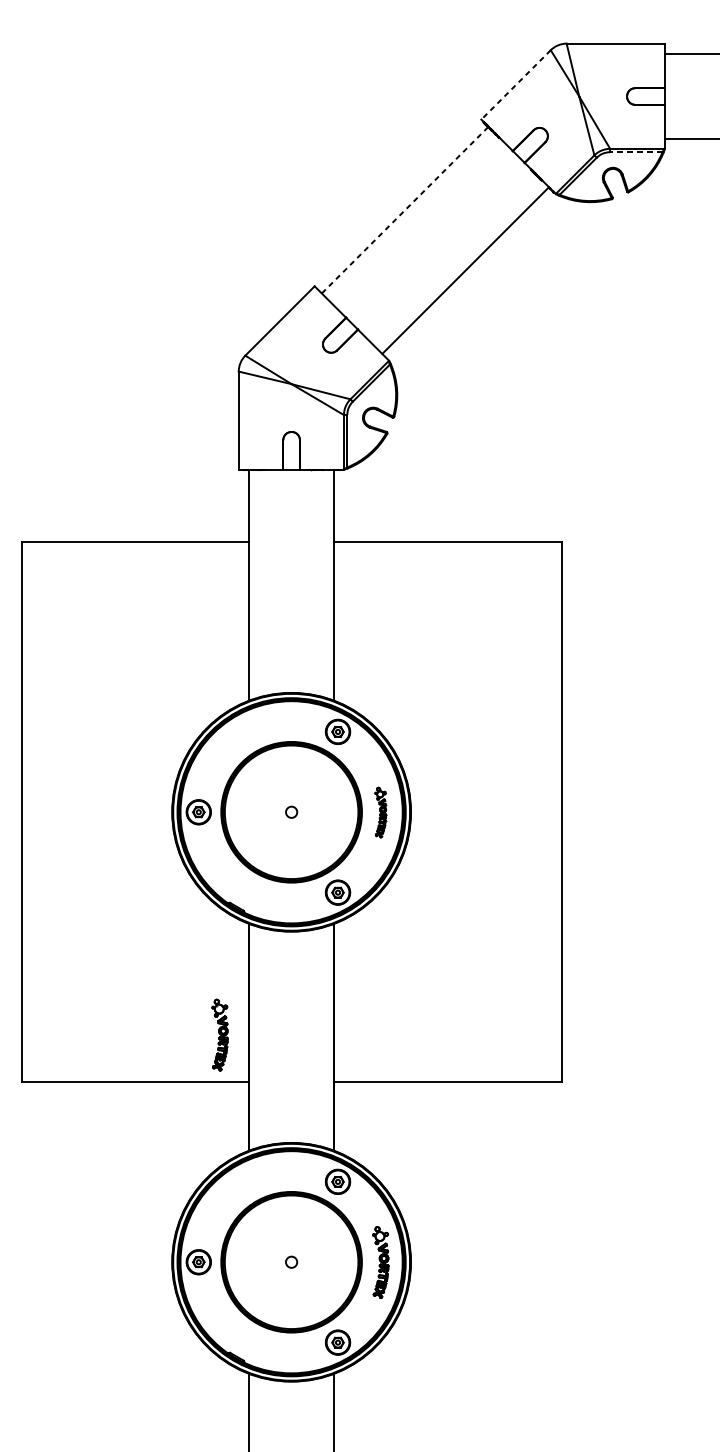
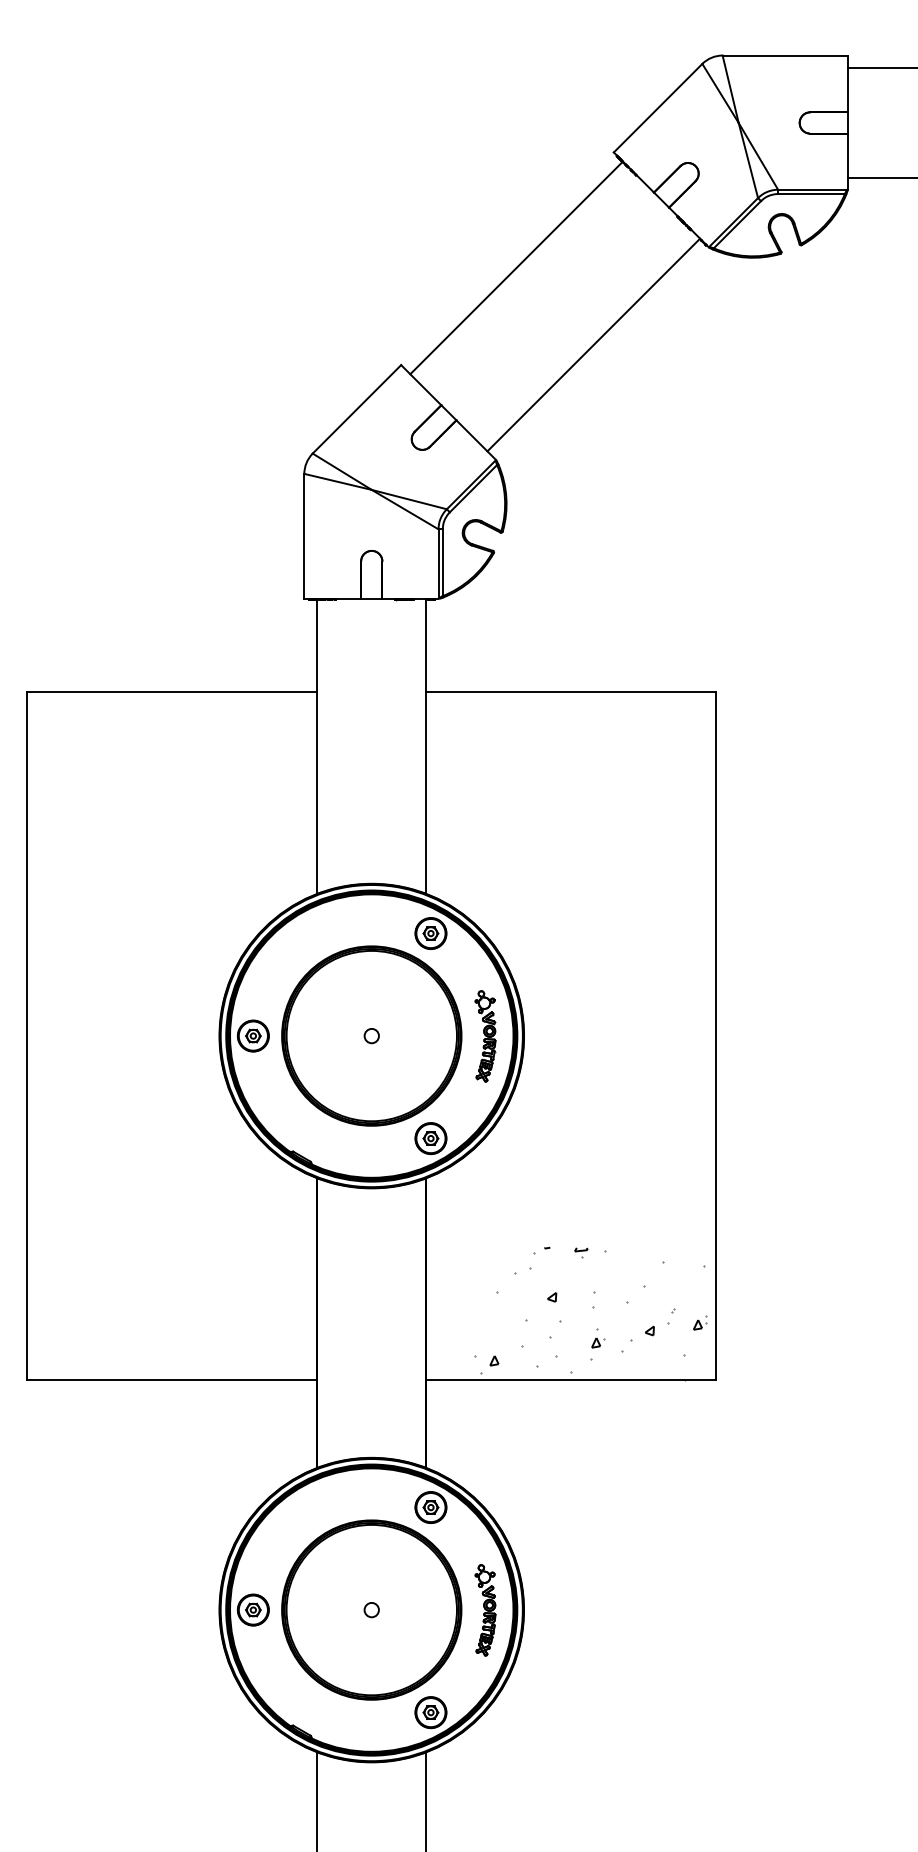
line: (516, 85) -> (658, 108), dashed -> solid
line: (636, 152) -> (811, 194), dashed -> solid
line: (405, 210) -> (516, 268), dashed -> solid
part: (380, 812) -> (485, 1036), size x1.43
hatch: (463, 1029) -> (590, 1313), added
part: (220, 1035) -> (280, 1320), removed

